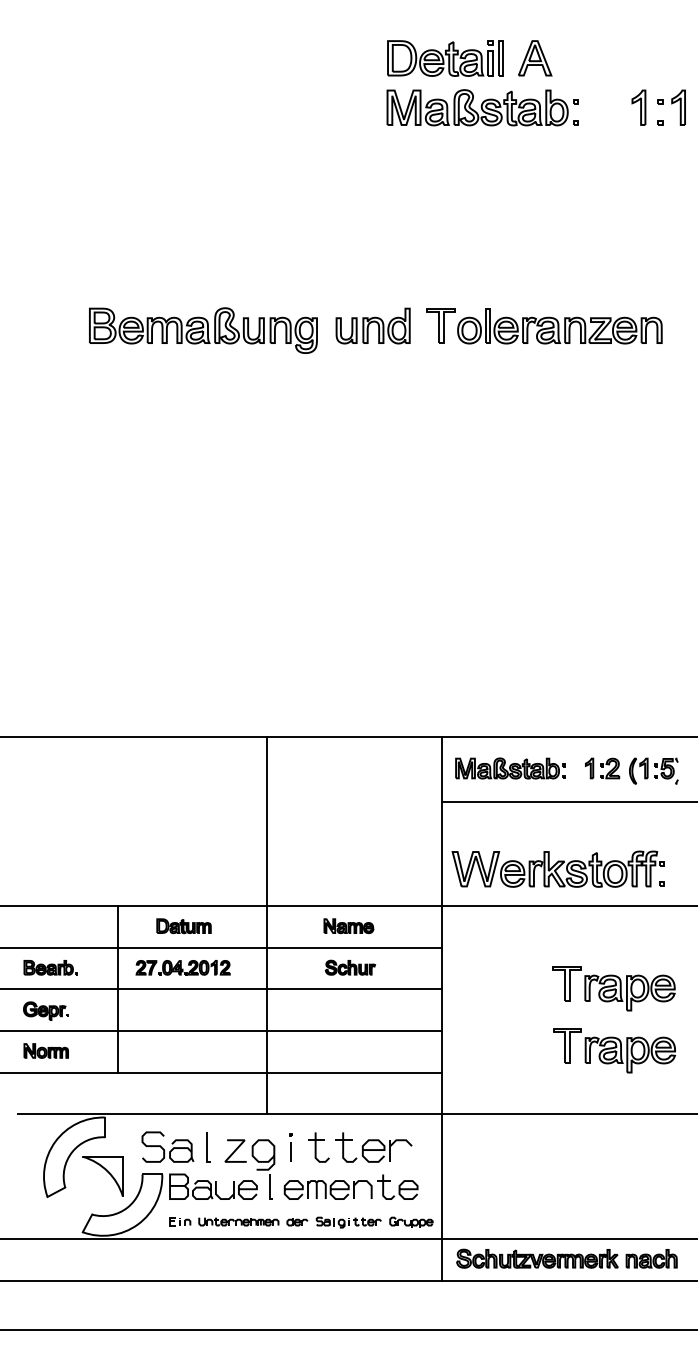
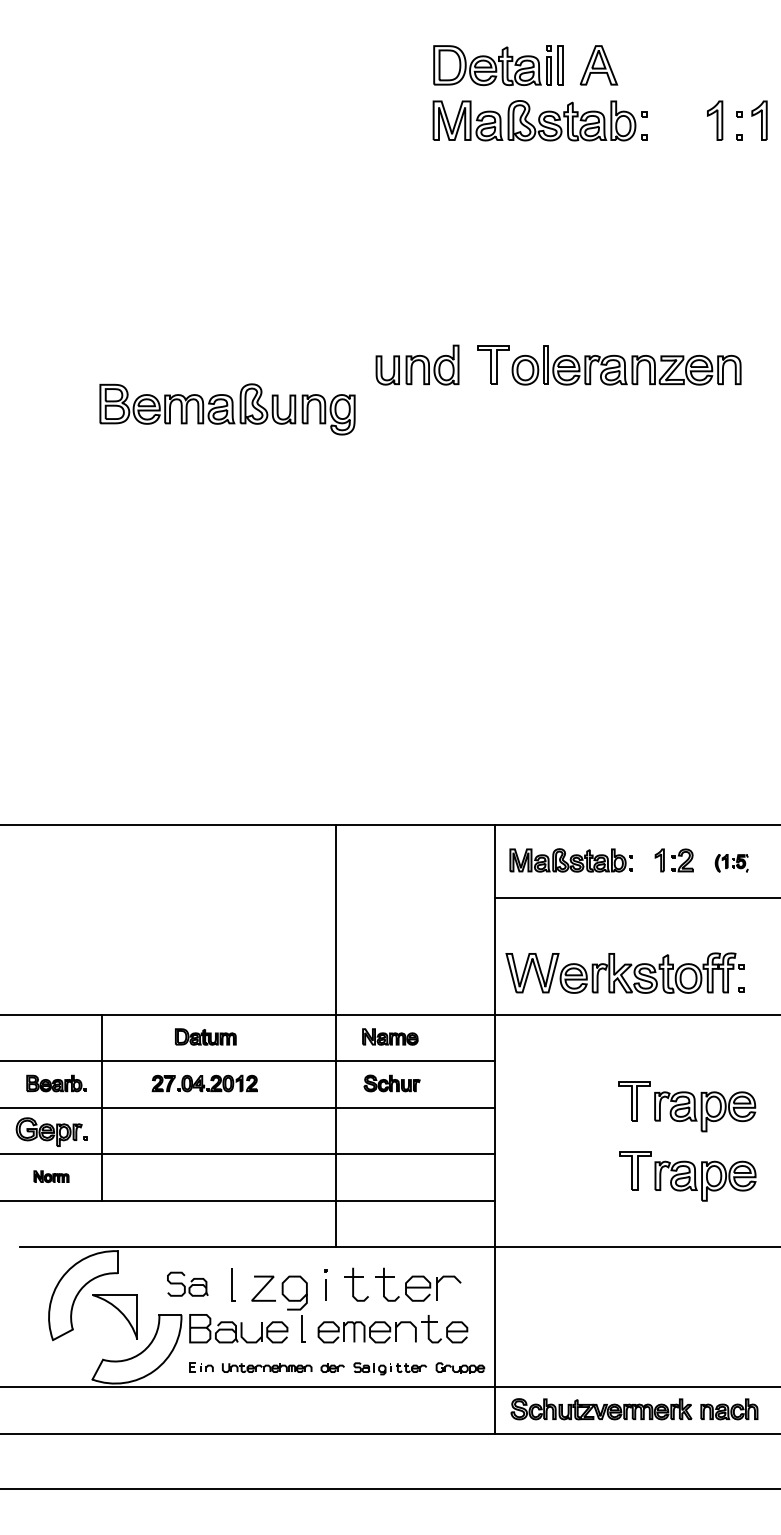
part: (203, 330) -> (227, 409), moved
part: (653, 770) -> (731, 862), size x0.6
line: (267, 925) -> (336, 1036), moved
line: (117, 989) -> (102, 1107), moved
part: (45, 1010) -> (50, 1131), size x1.4
part: (45, 1050) -> (50, 1176), size x0.7
part: (167, 1146) -> (187, 1283), size x0.7

